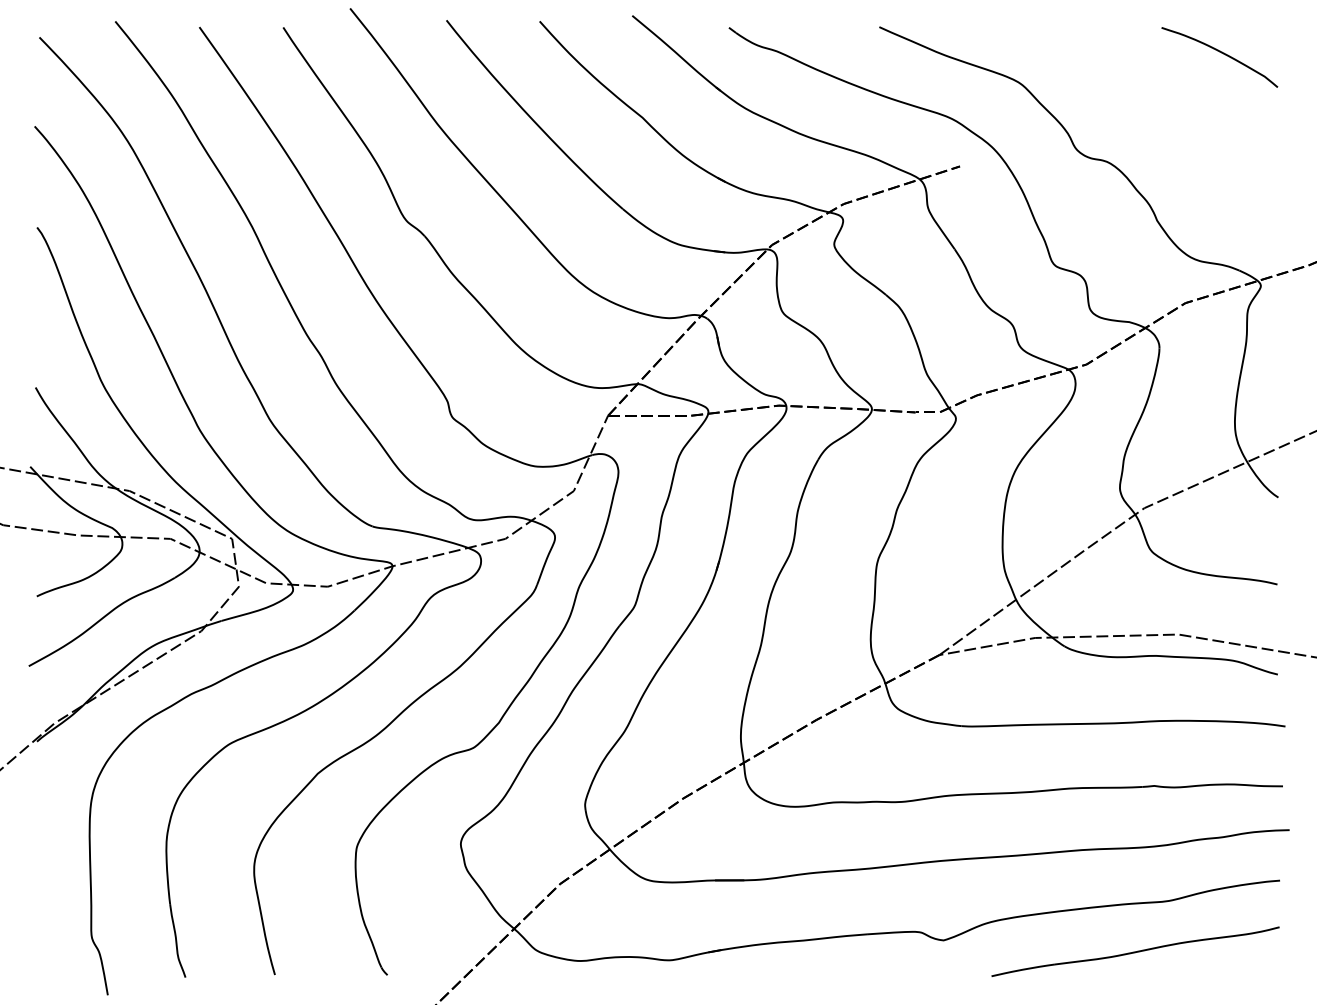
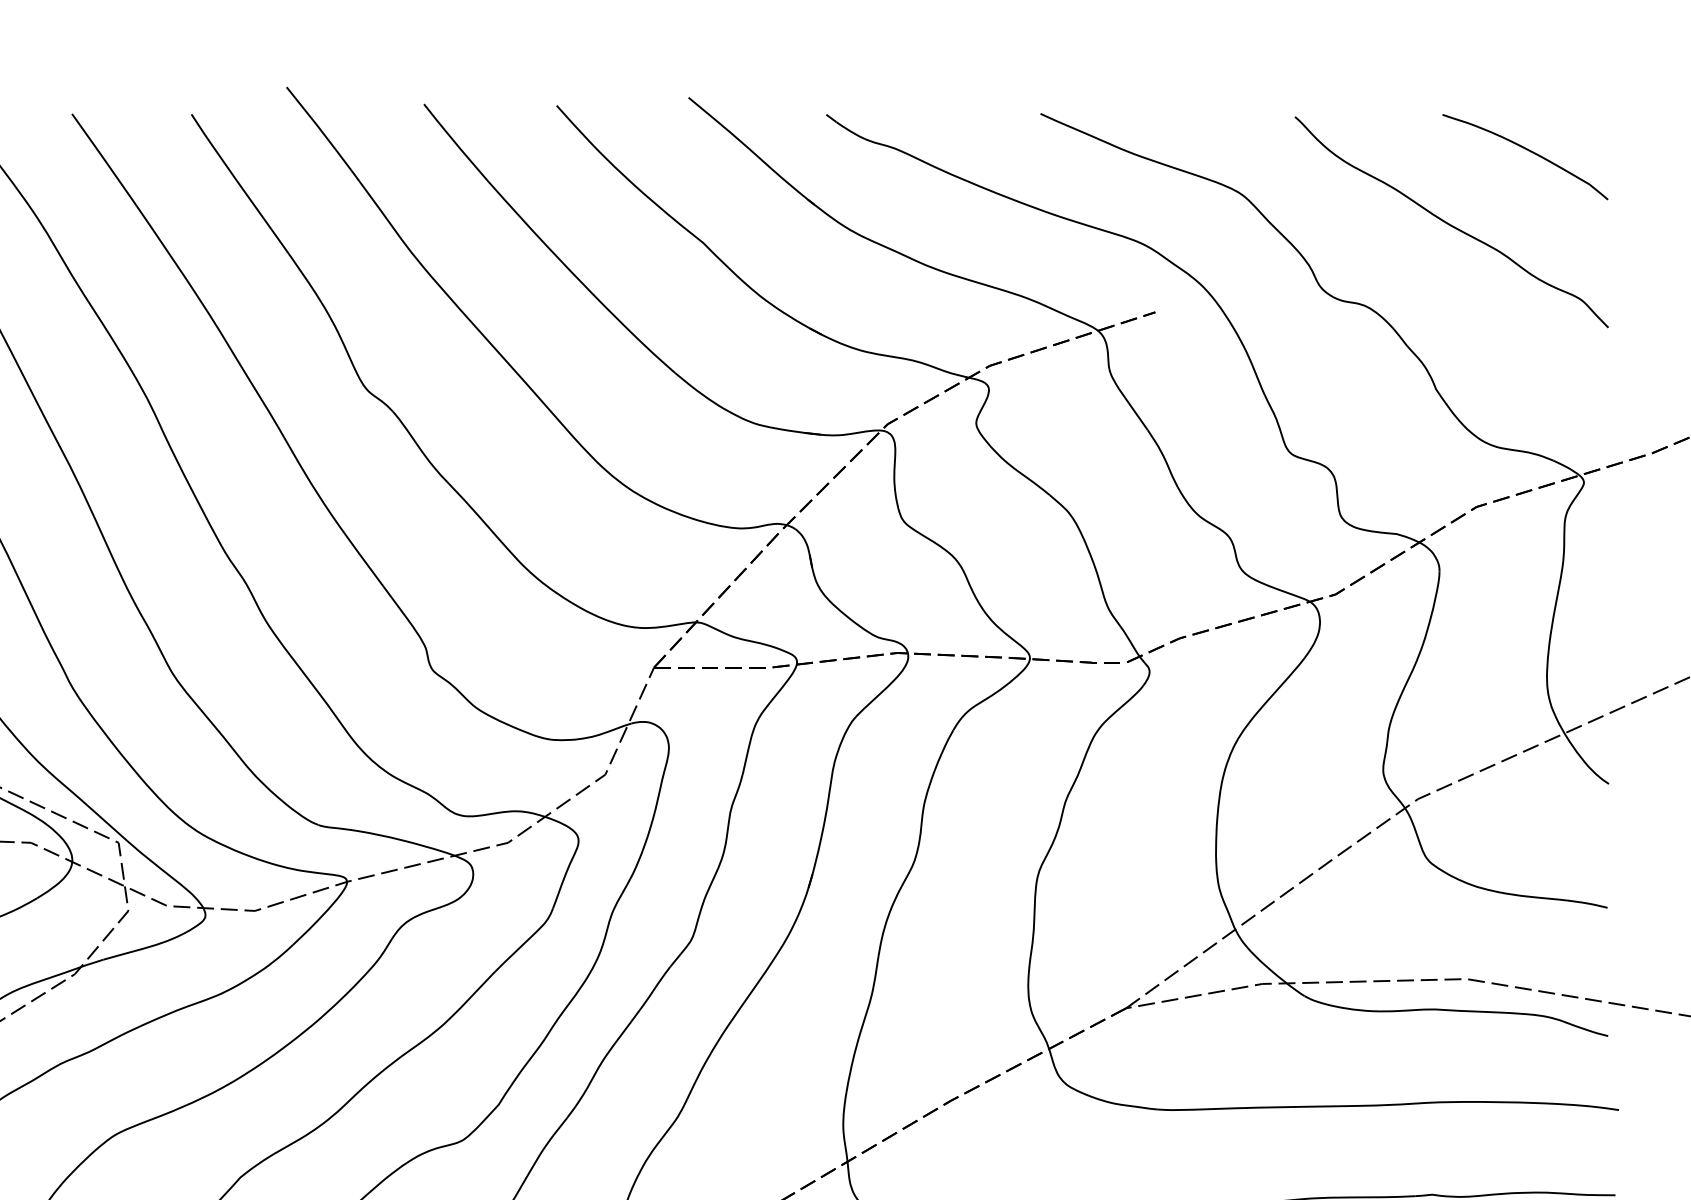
curve: (1166, 103) -> (1449, 222), added

